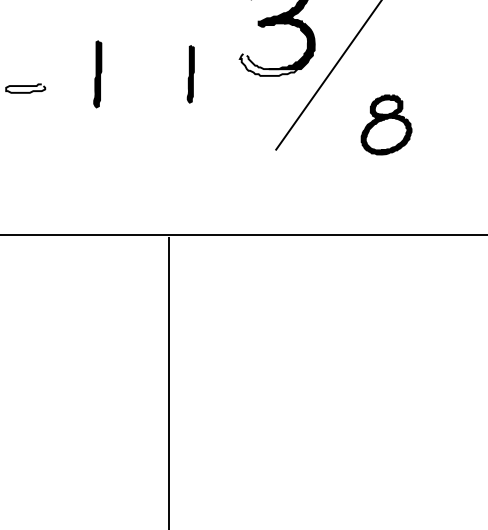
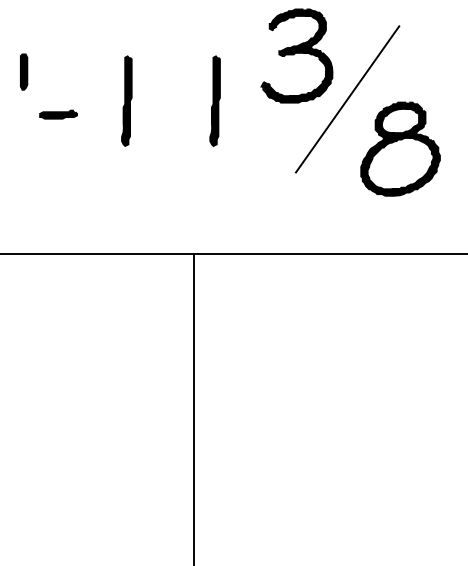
fill: (268, 64) -> (288, 91), added
part: (97, 73) -> (126, 100), size x1.43
part: (190, 73) -> (214, 100), size x1.67
fill: (25, 88) -> (58, 114), added
part: (386, 124) -> (400, 148), size x1.67

